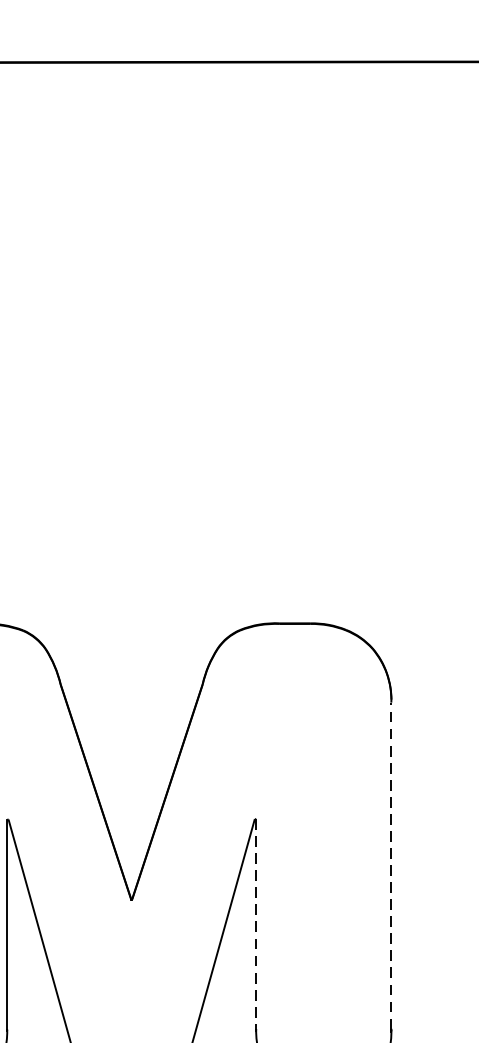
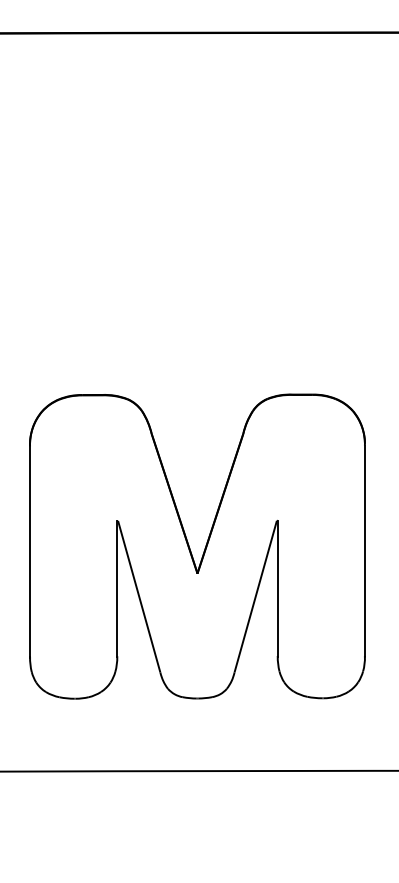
line: (390, 865) -> (364, 550), dashed -> solid
line: (255, 924) -> (277, 588), dashed -> solid

